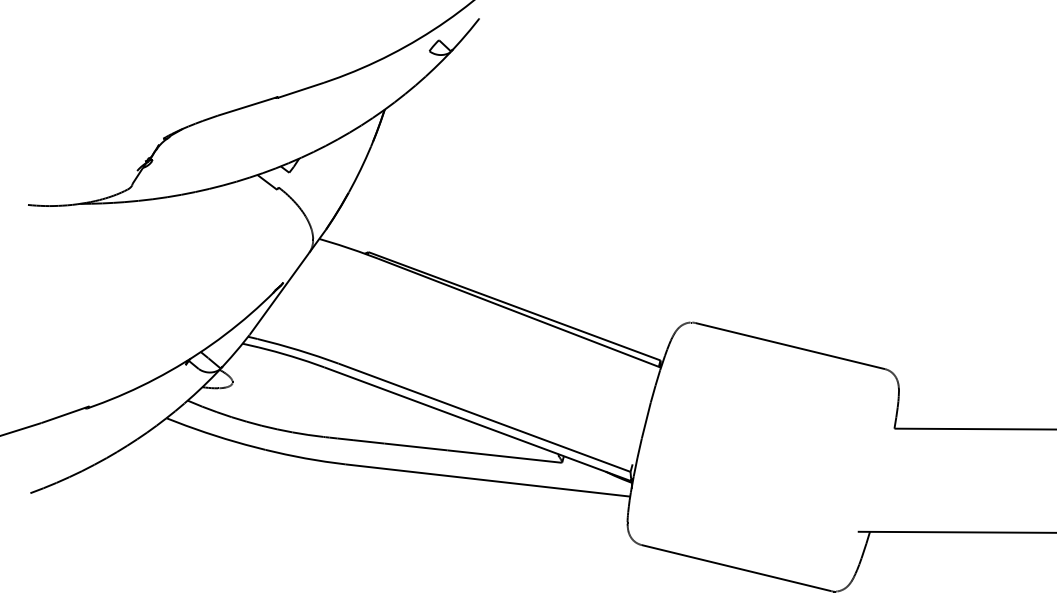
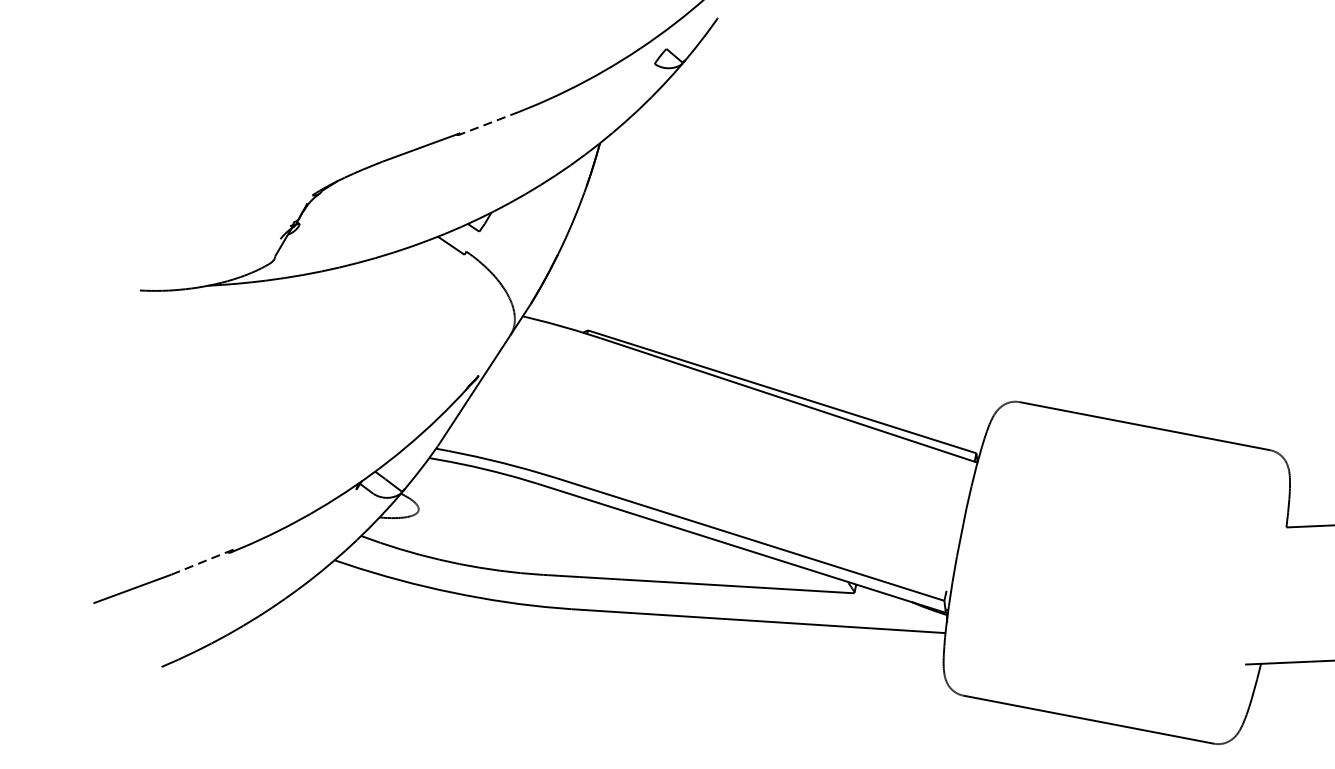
line: (300, 90) -> (488, 123), solid -> dashed
line: (65, 414) -> (202, 561), solid -> dashed

